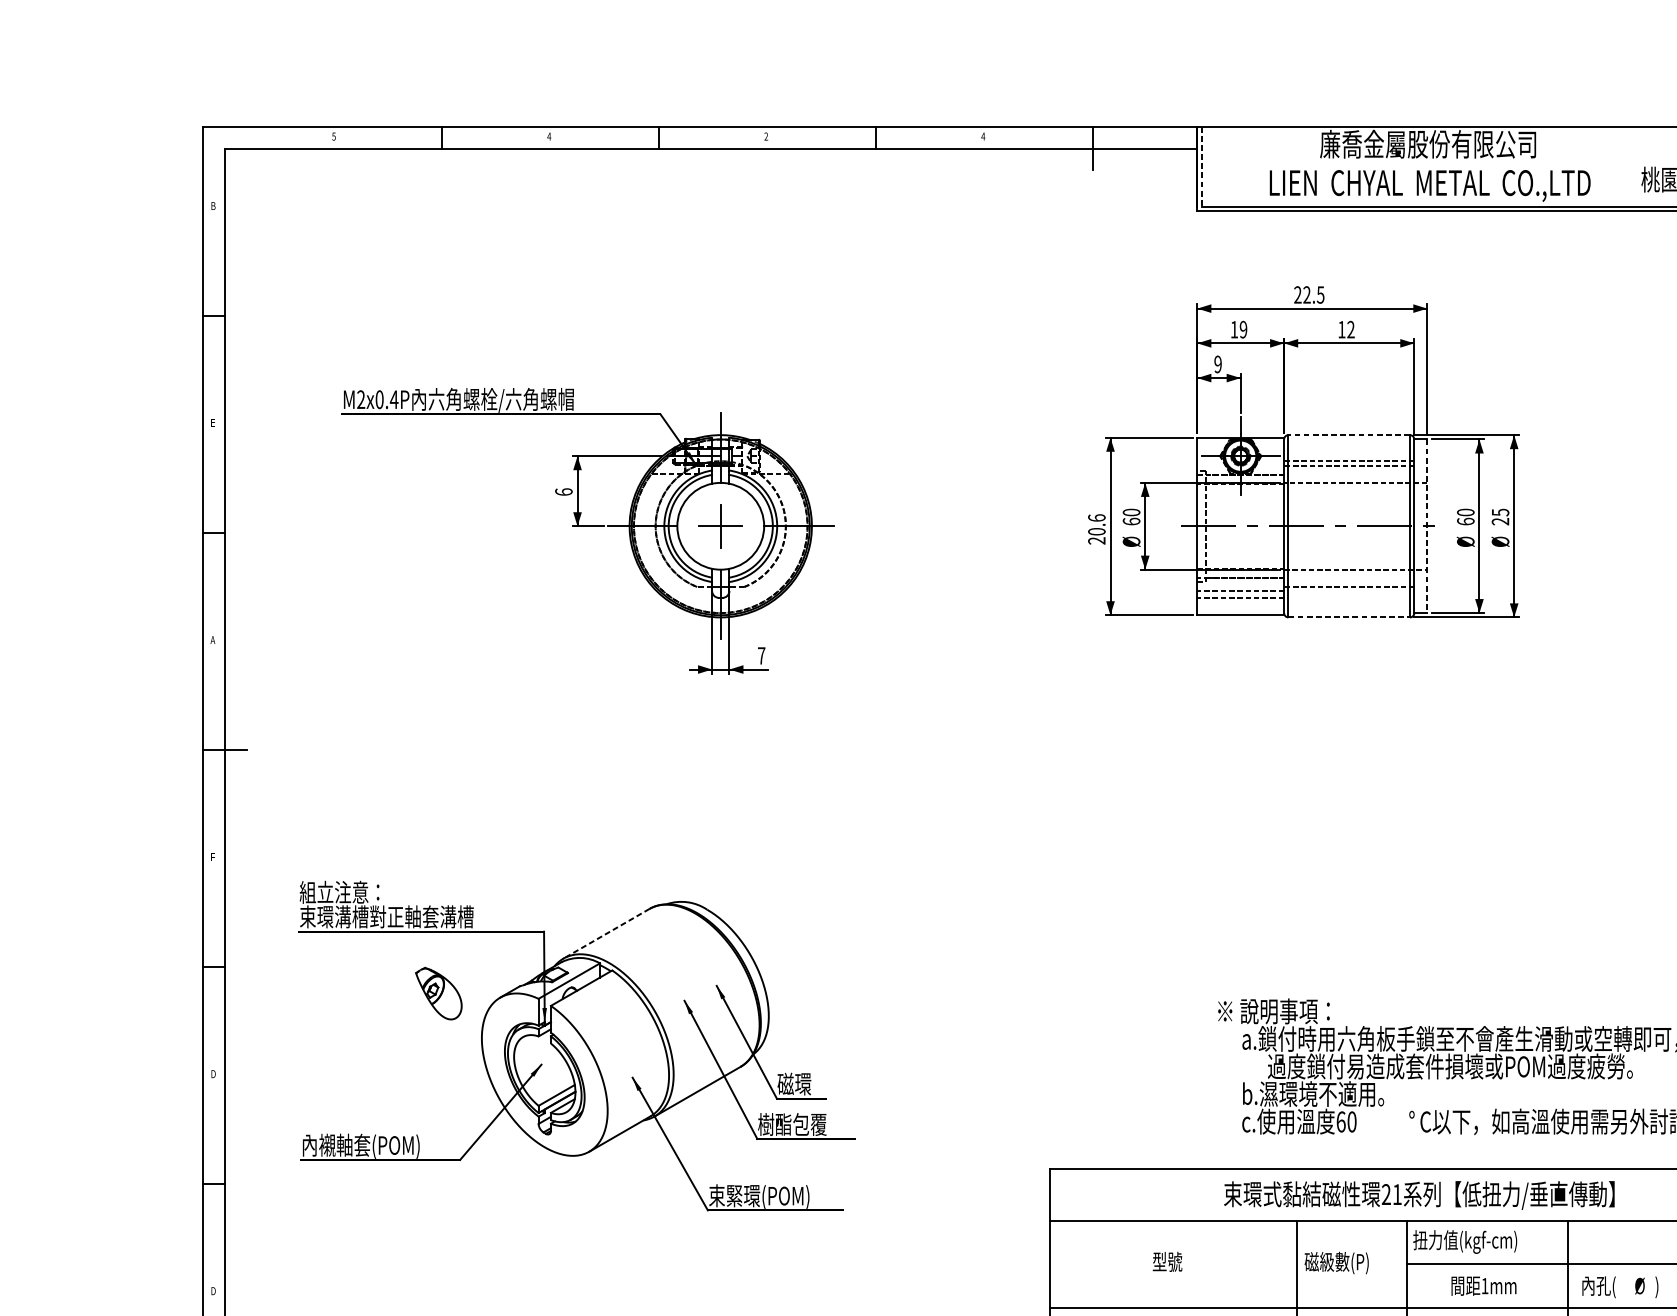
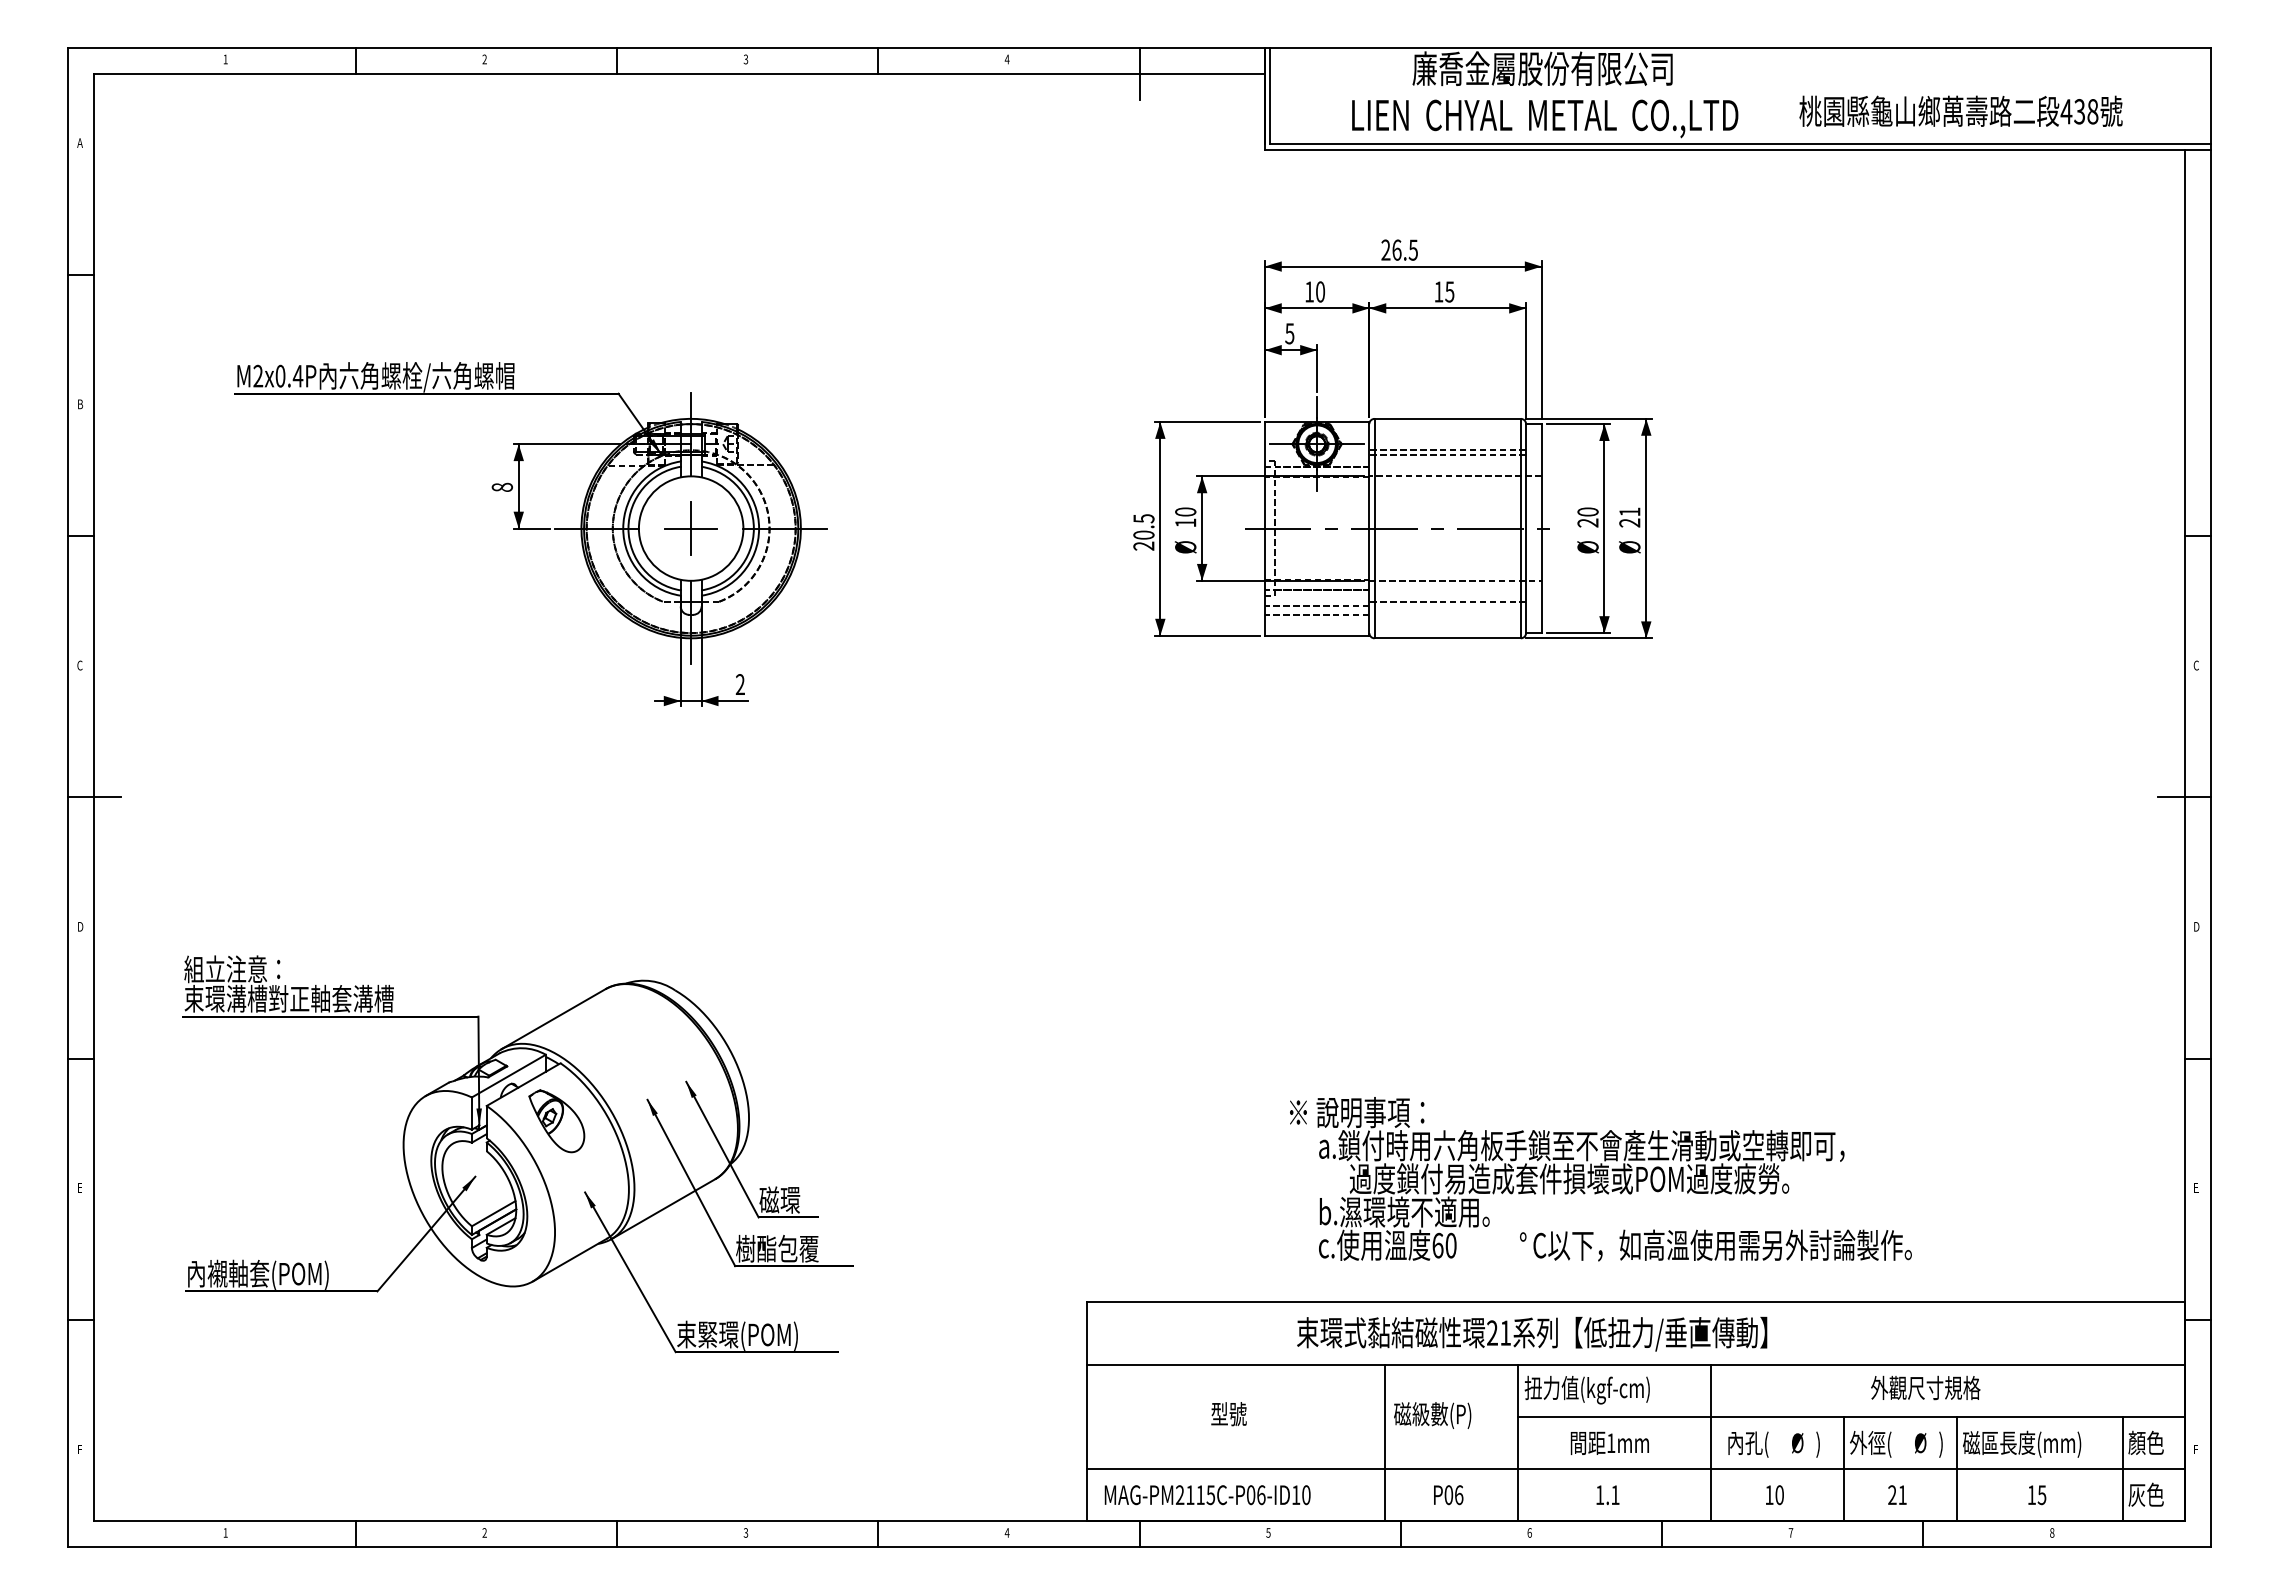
text: (333, 136) -> (225, 59), 5 -> 1
text: (549, 136) -> (484, 59), 4 -> 2
text: (765, 136) -> (745, 59), 2 -> 3
line: (1202, 167) -> (1270, 96), dashed -> solid
text: (213, 205) -> (80, 142), B -> A
text: (1306, 294) -> (1396, 249), 22.5 -> 26.5
text: (1243, 329) -> (1320, 291), 19 -> 10
text: (1350, 329) -> (1449, 291), 12 -> 15
text: (1217, 364) -> (1289, 333), 9 -> 5
text: (213, 423) -> (80, 404), E -> B
line: (1349, 434) -> (1447, 418), dashed -> solid
text: (563, 491) -> (501, 486), 6 -> 8
text: (1500, 512) -> (1629, 511), 25 -> 21
text: (1096, 517) -> (1143, 518), 20.6 -> 20.5
text: (1131, 521) -> (1185, 522), 60 -> 10
text: (1465, 521) -> (1587, 522), 60 -> 20
line: (1427, 526) -> (1541, 528), dashed -> solid
line: (1349, 617) -> (1448, 638), dashed -> solid
text: (212, 640) -> (79, 665), A -> C
text: (760, 655) -> (739, 684), 7 -> 2
text: (213, 856) -> (80, 926), F -> D
line: (606, 934) -> (553, 1019), dashed -> solid
part: (438, 993) -> (556, 1121), moved
text: (213, 1073) -> (80, 1187), D -> E
text: (213, 1291) -> (80, 1449), D -> F

